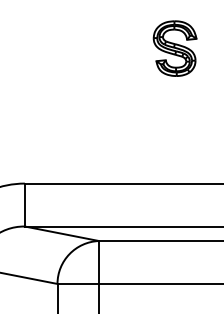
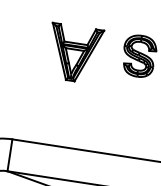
part: (88, 58) -> (73, 53), added

